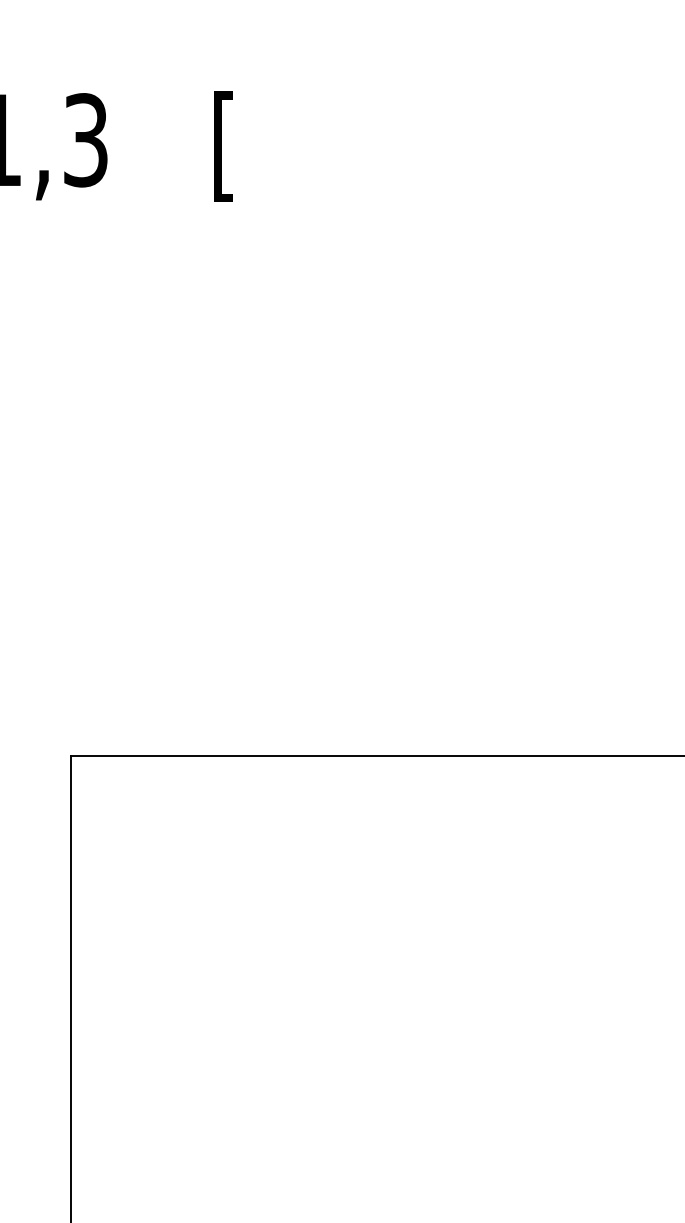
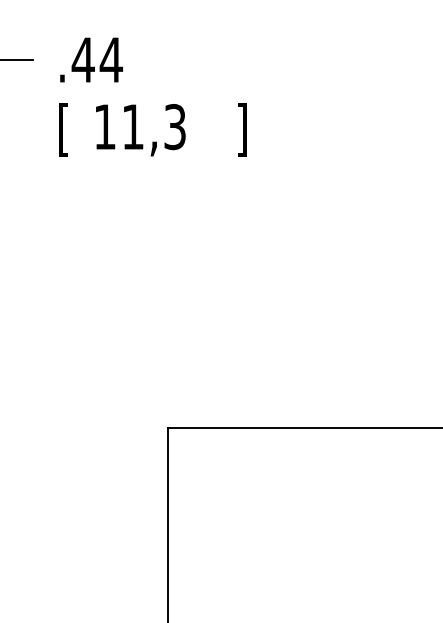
text: (223, 145) -> (242, 129), [ -> ]

